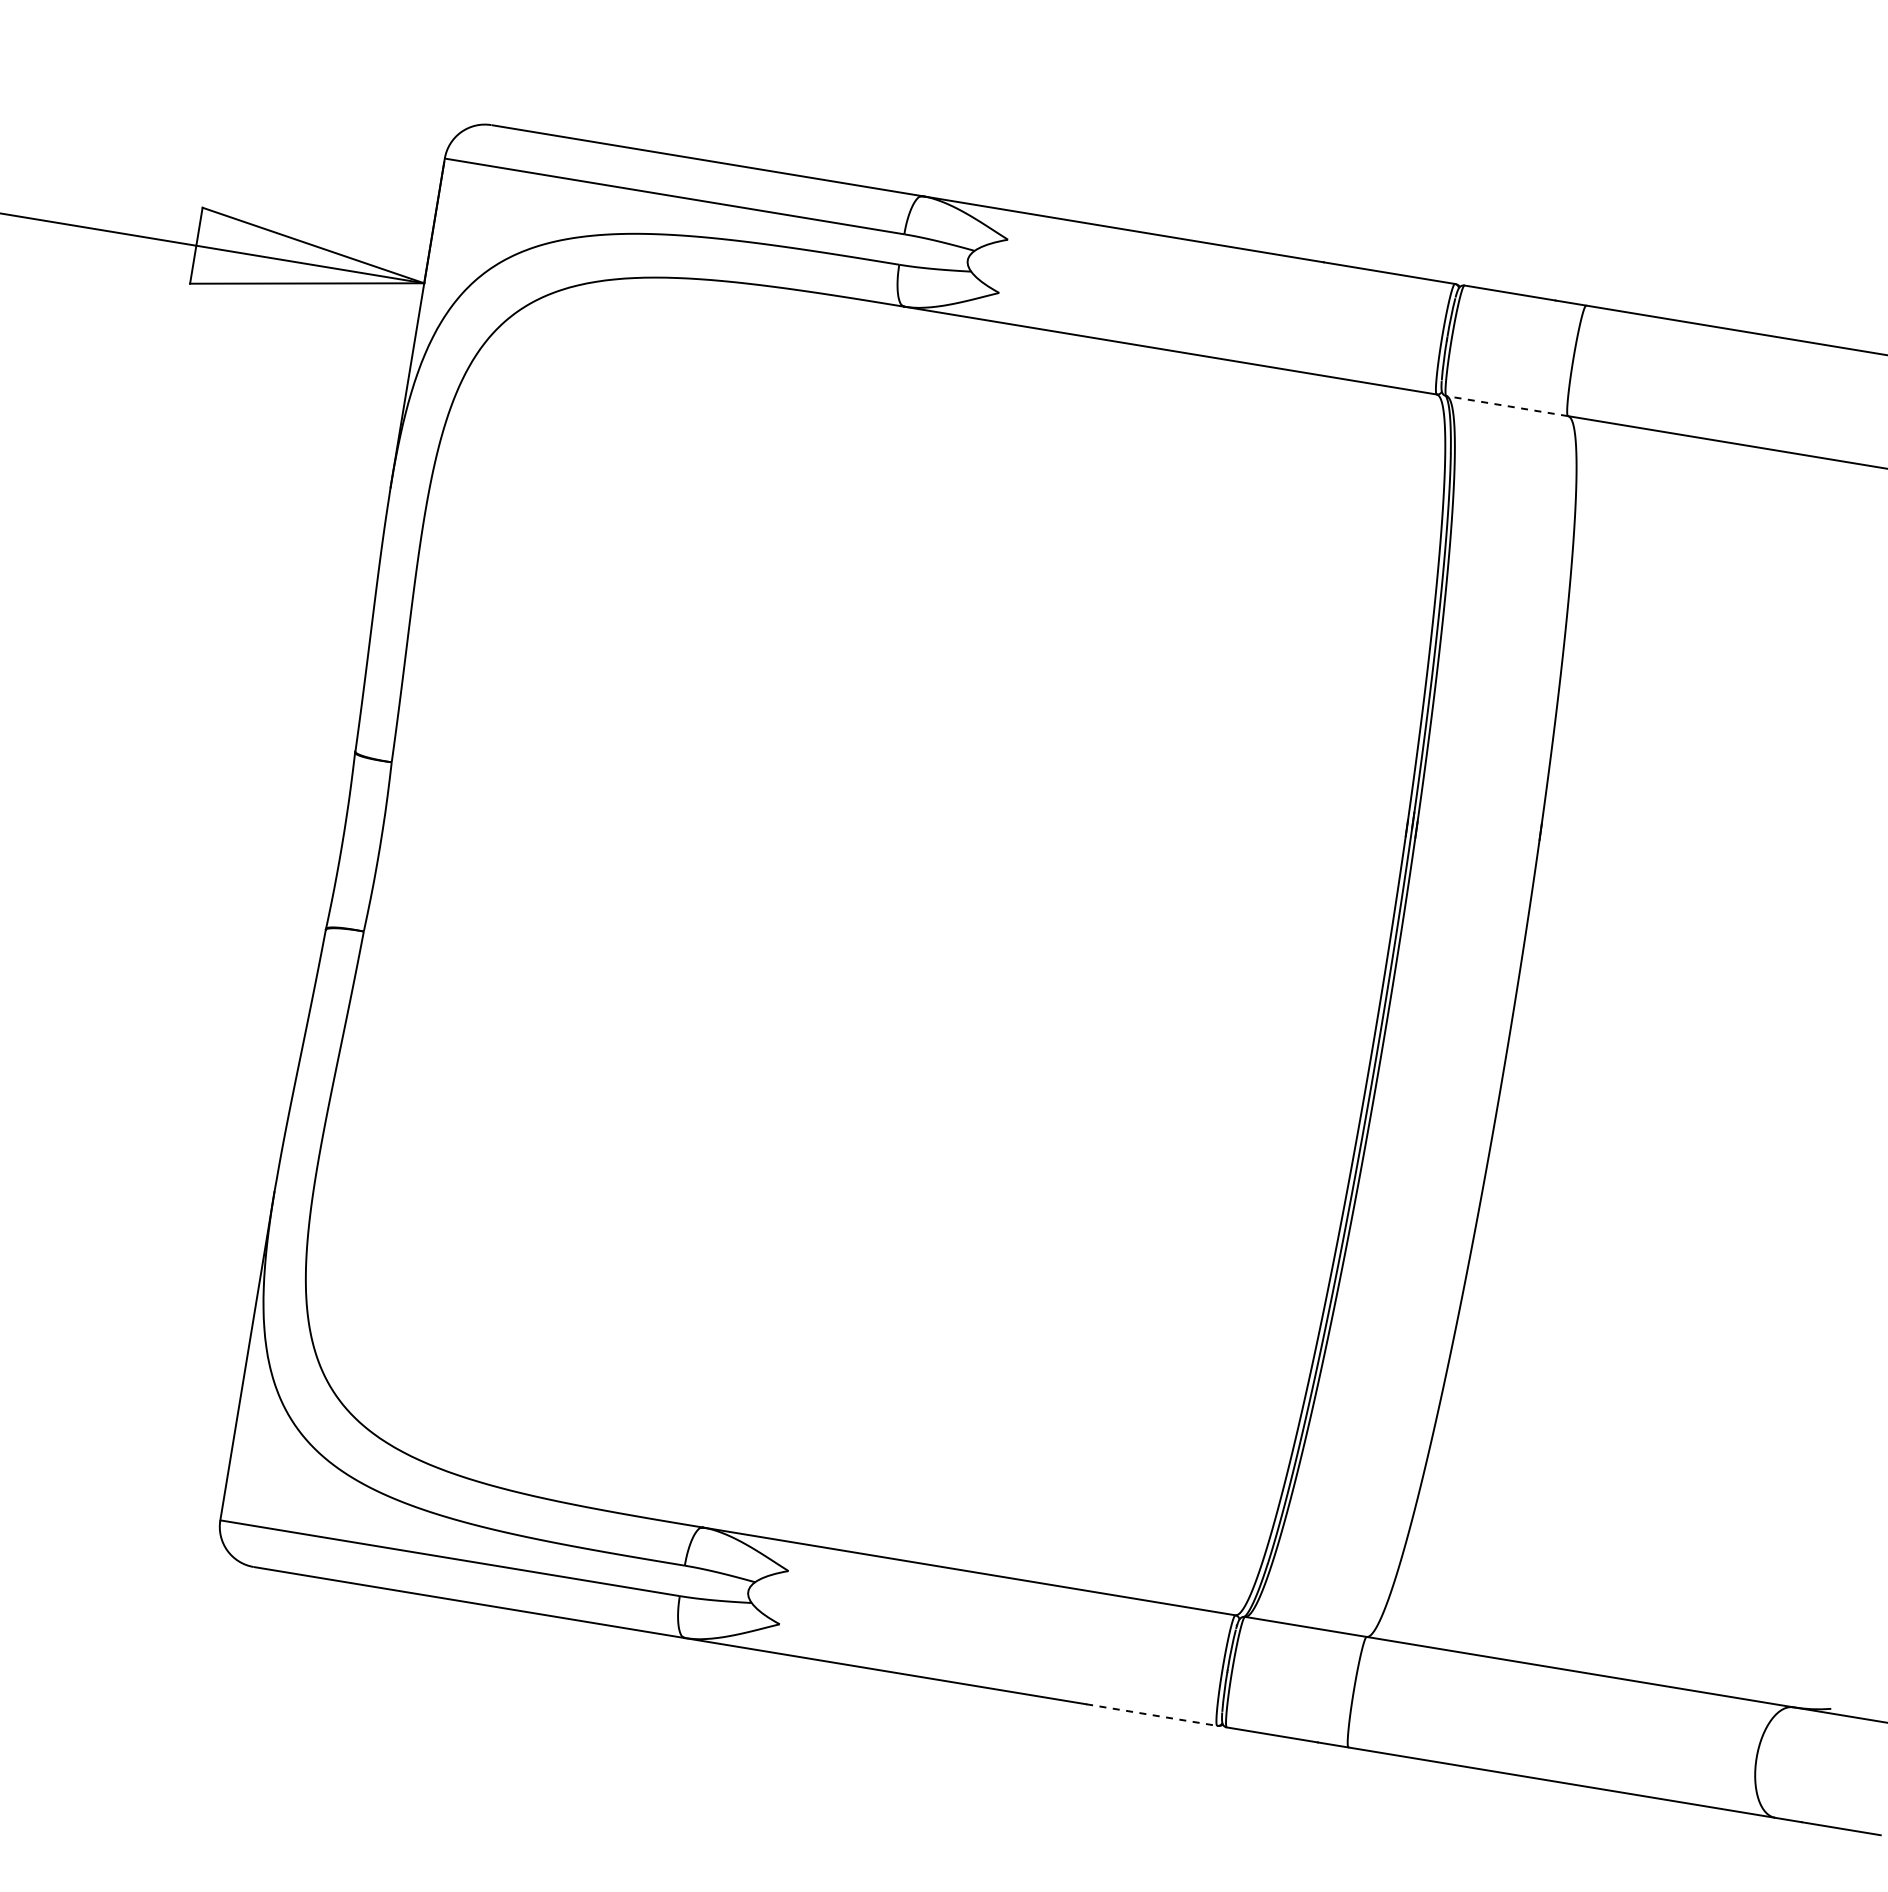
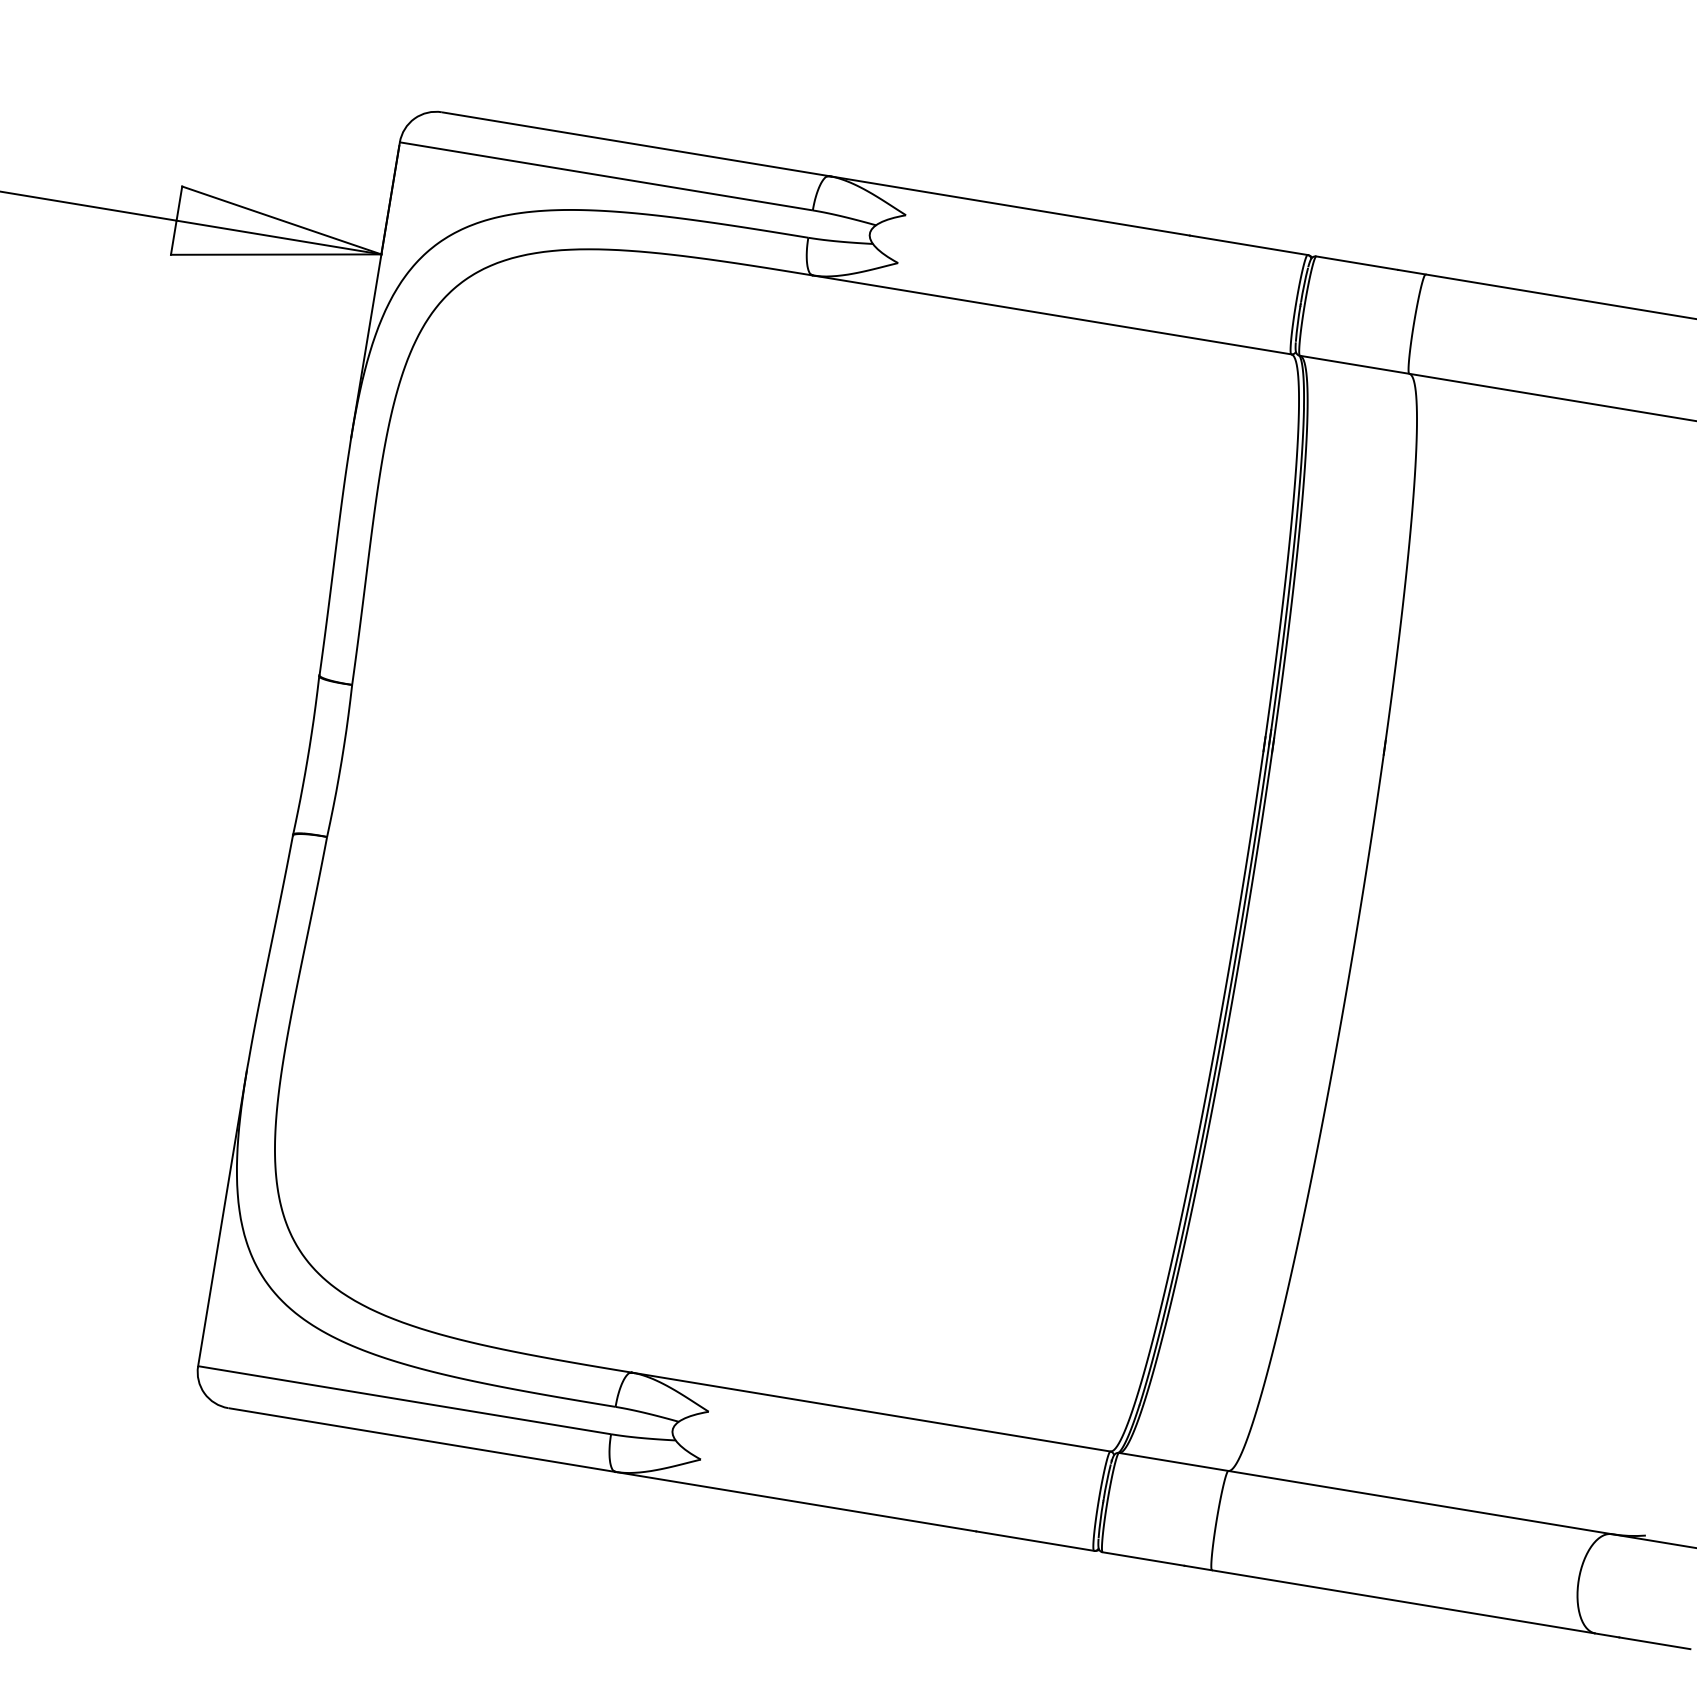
line: (1507, 406) -> (1354, 365), dashed -> solid
line: (1152, 1715) -> (1035, 1541), dashed -> solid

